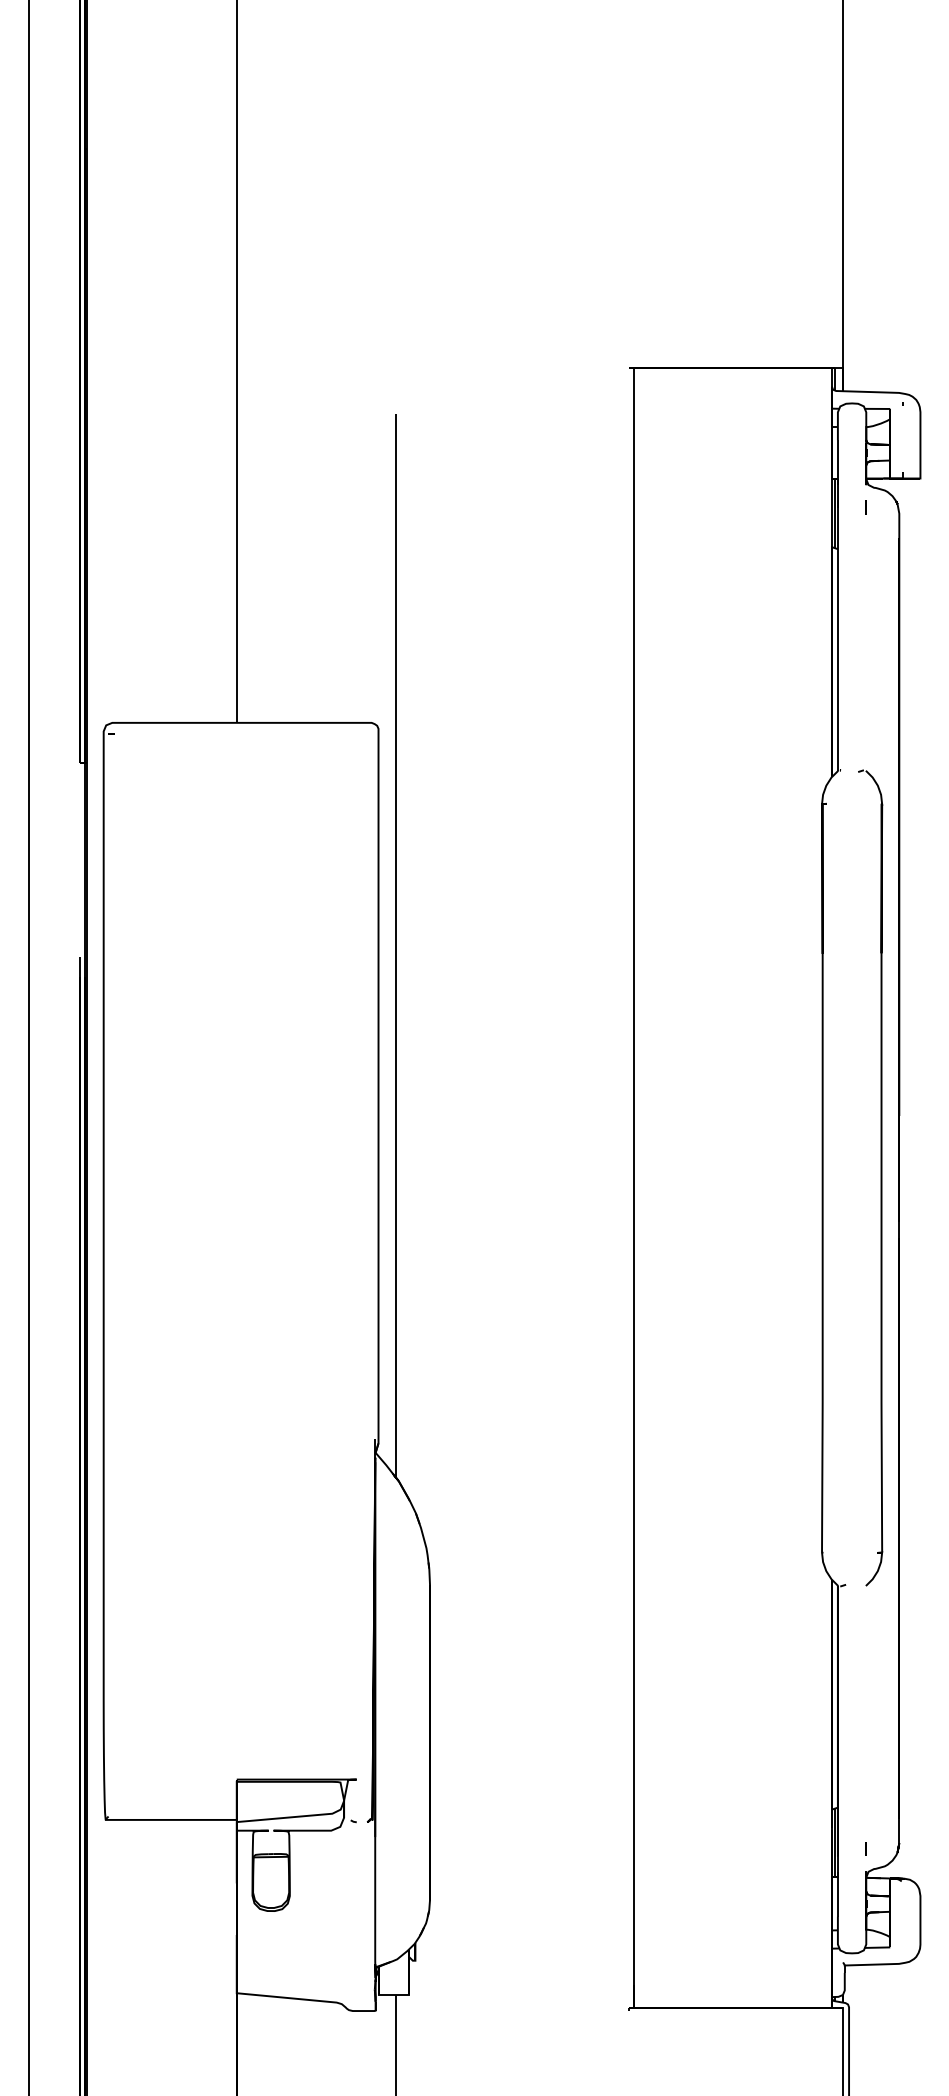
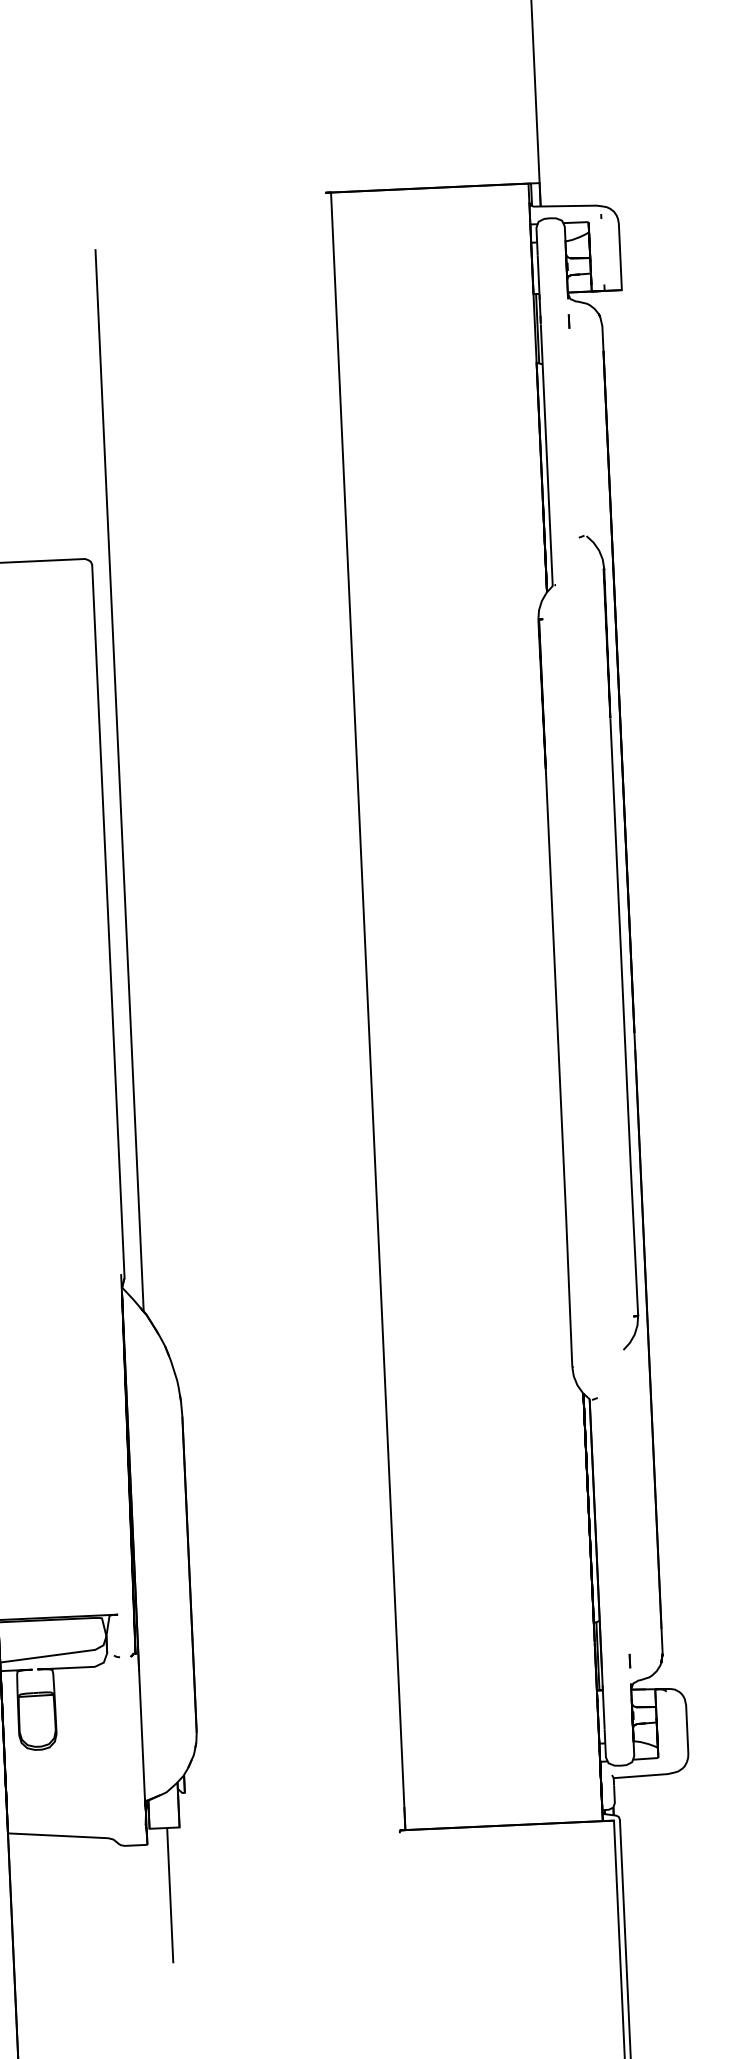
part: (880, 1177) -> (619, 941), moved

